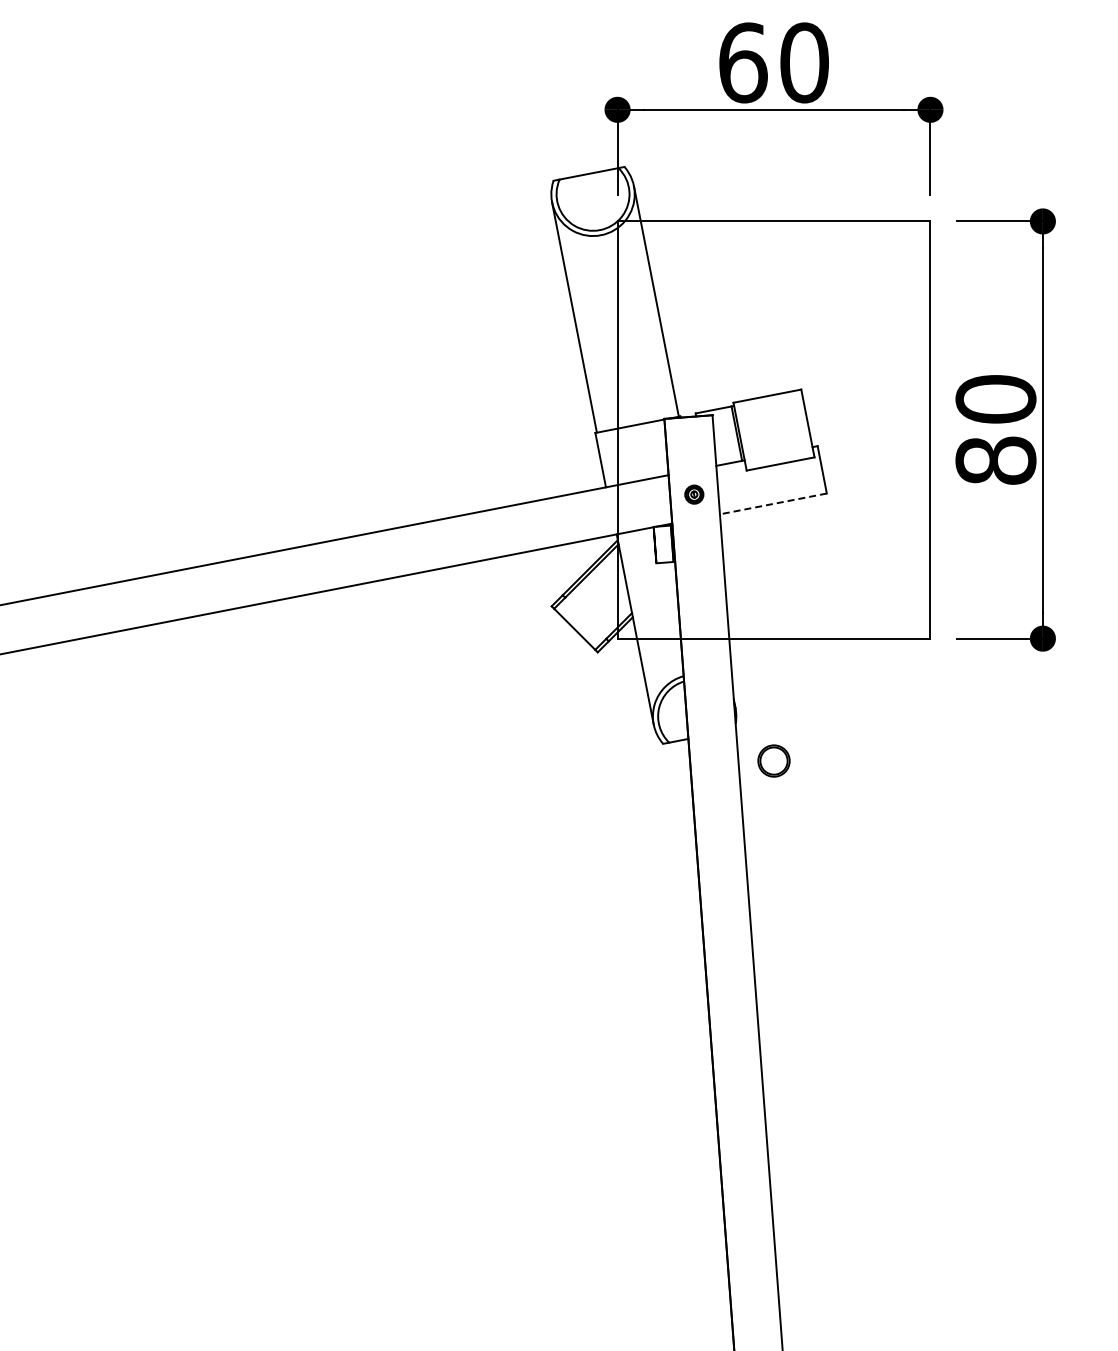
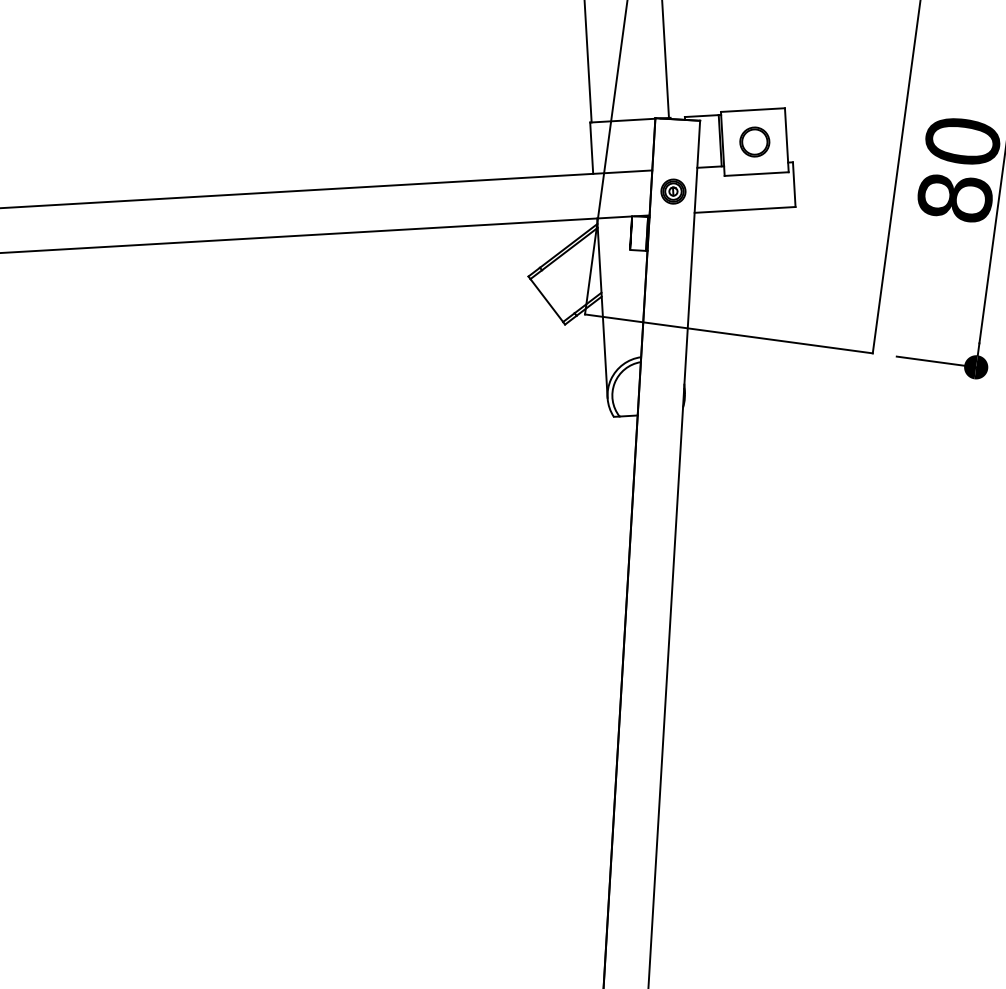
part: (694, 494) -> (673, 191), size x1.43
line: (772, 504) -> (744, 210), dashed -> solid
part: (773, 760) -> (754, 141), moved

